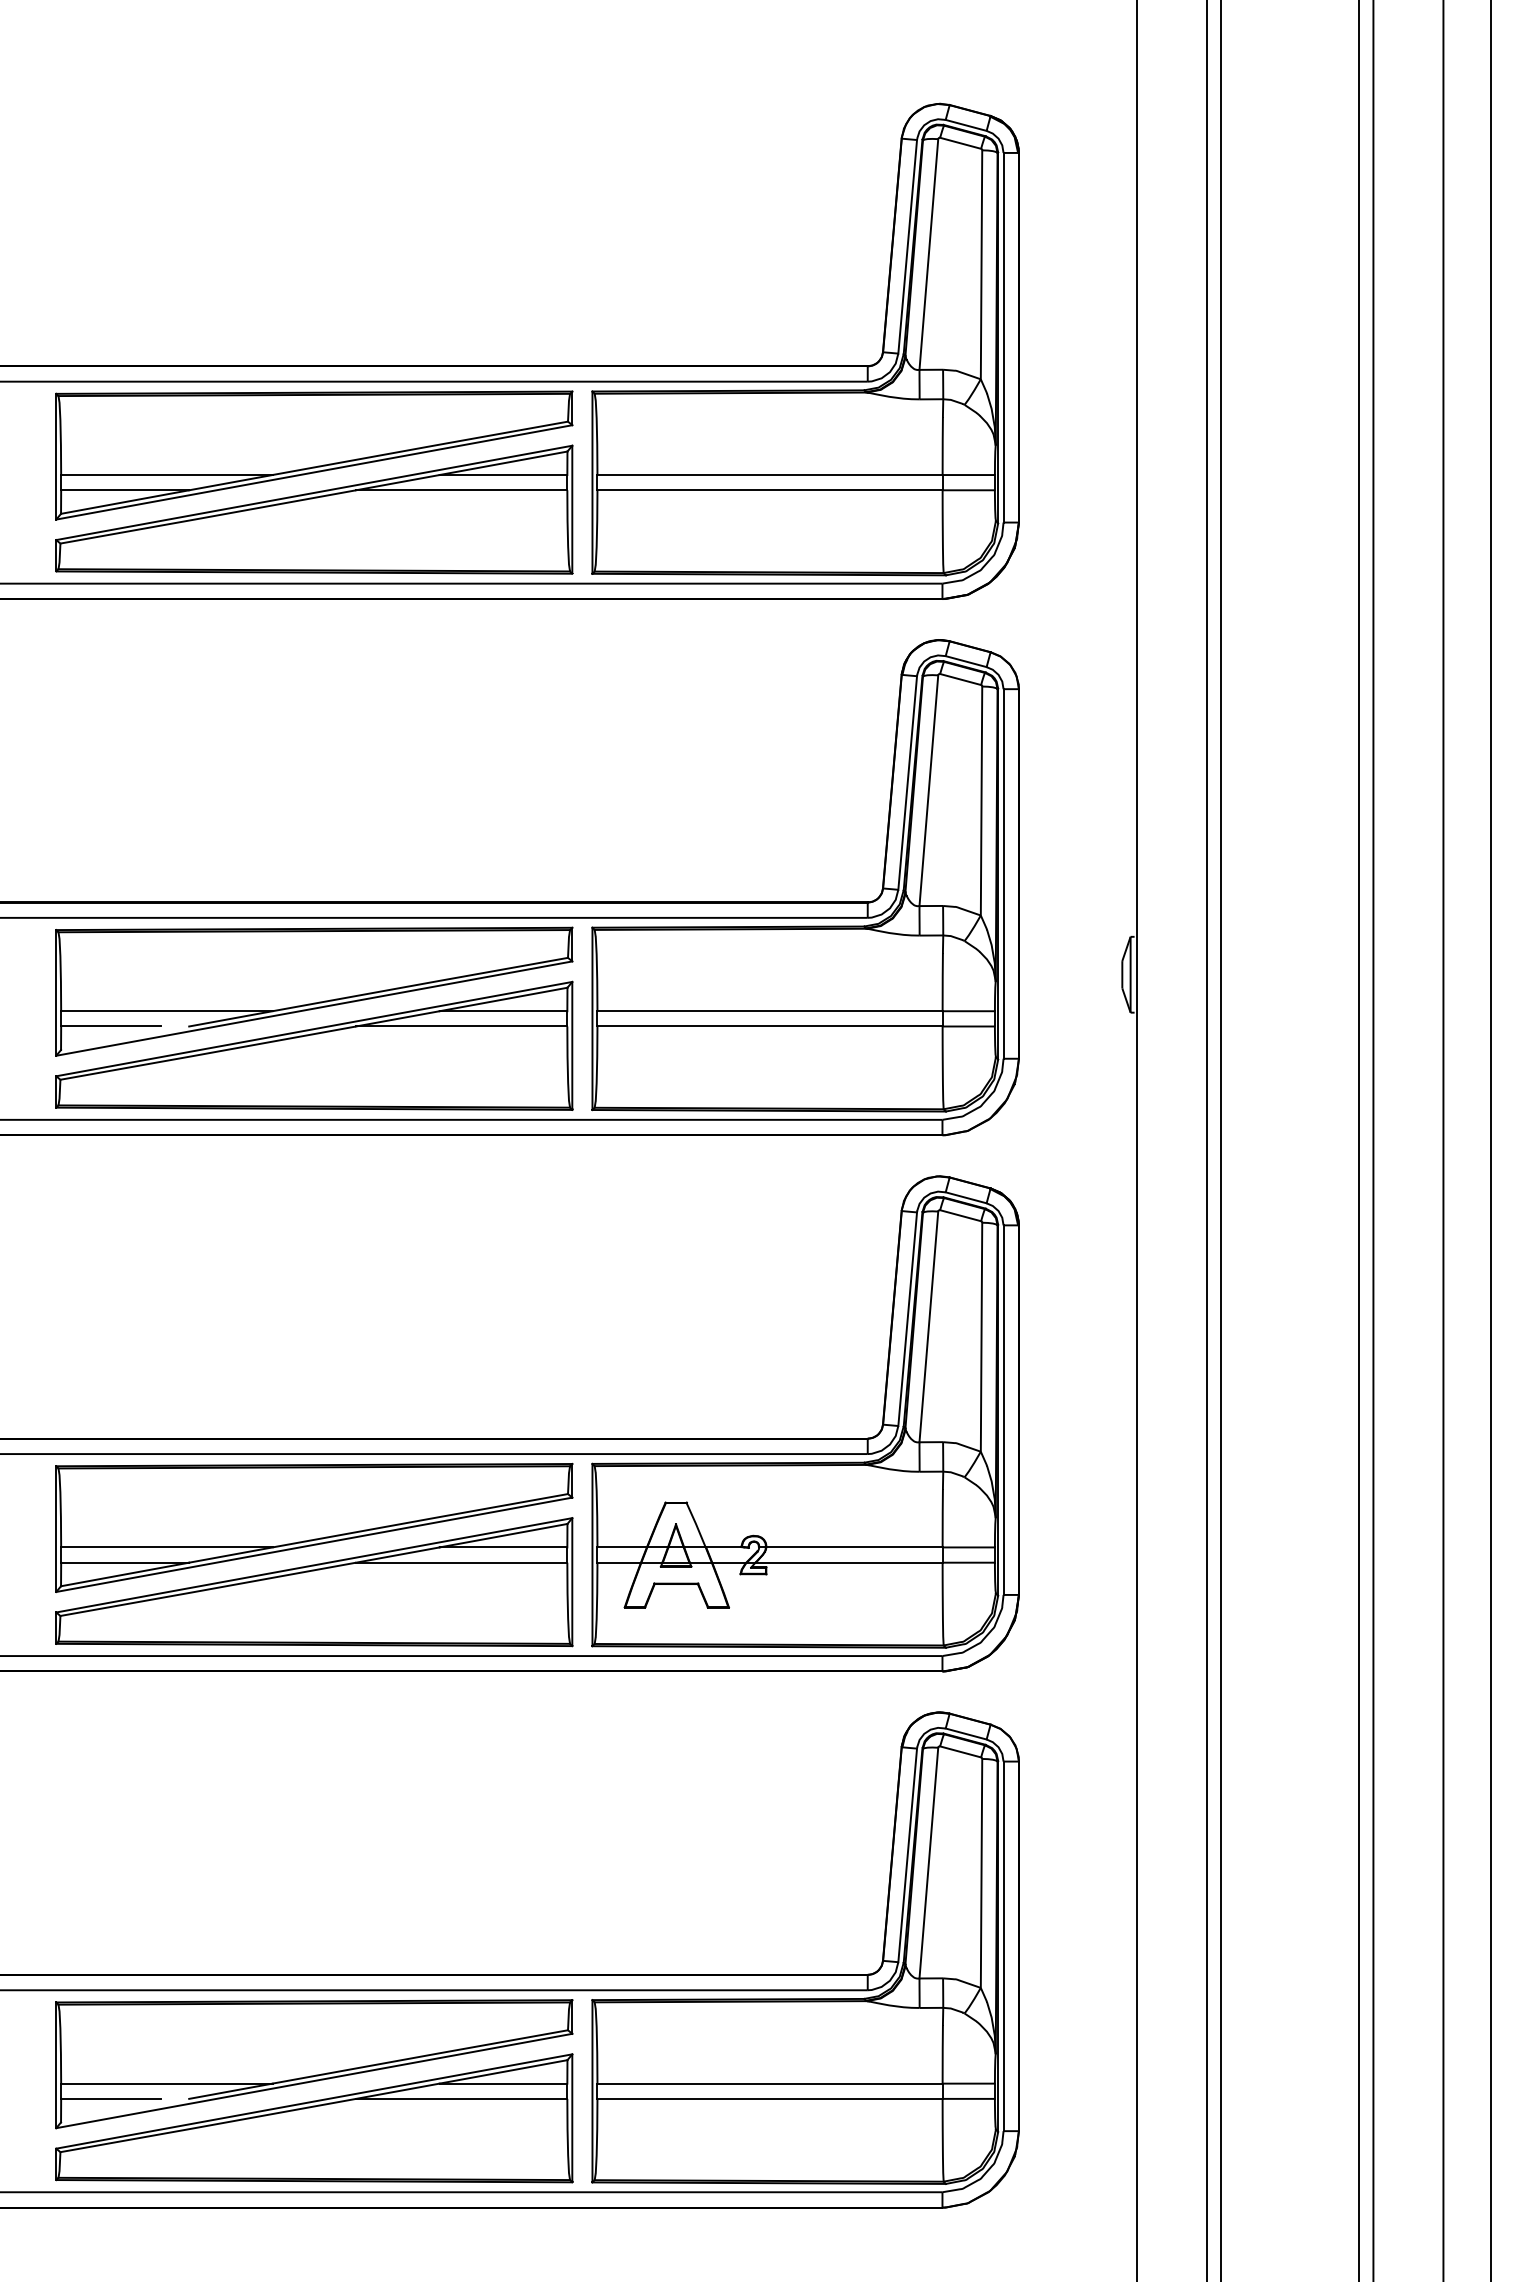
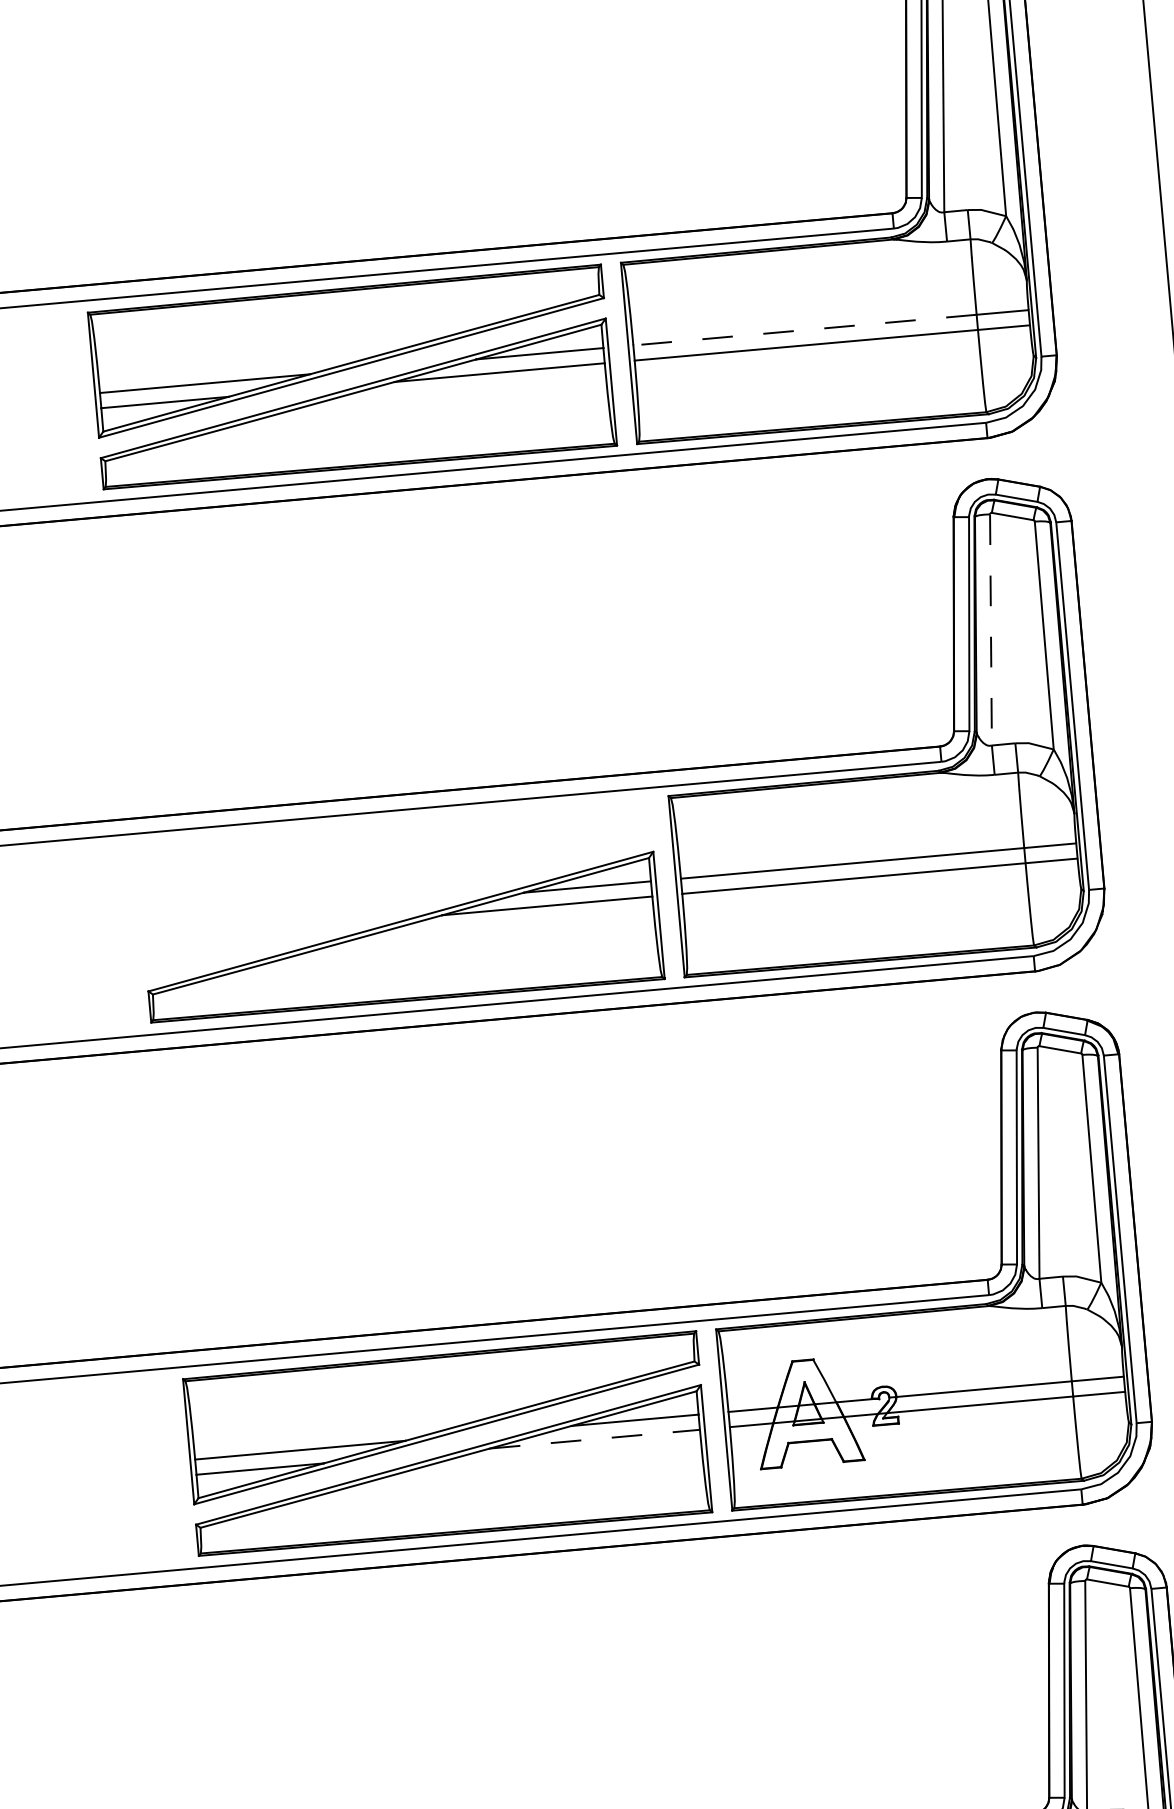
line: (770, 475) -> (805, 330), solid -> dashed
line: (928, 790) -> (990, 629), solid -> dashed
part: (314, 991) -> (397, 884), removed
line: (461, 1562) -> (594, 1439), solid -> dashed

